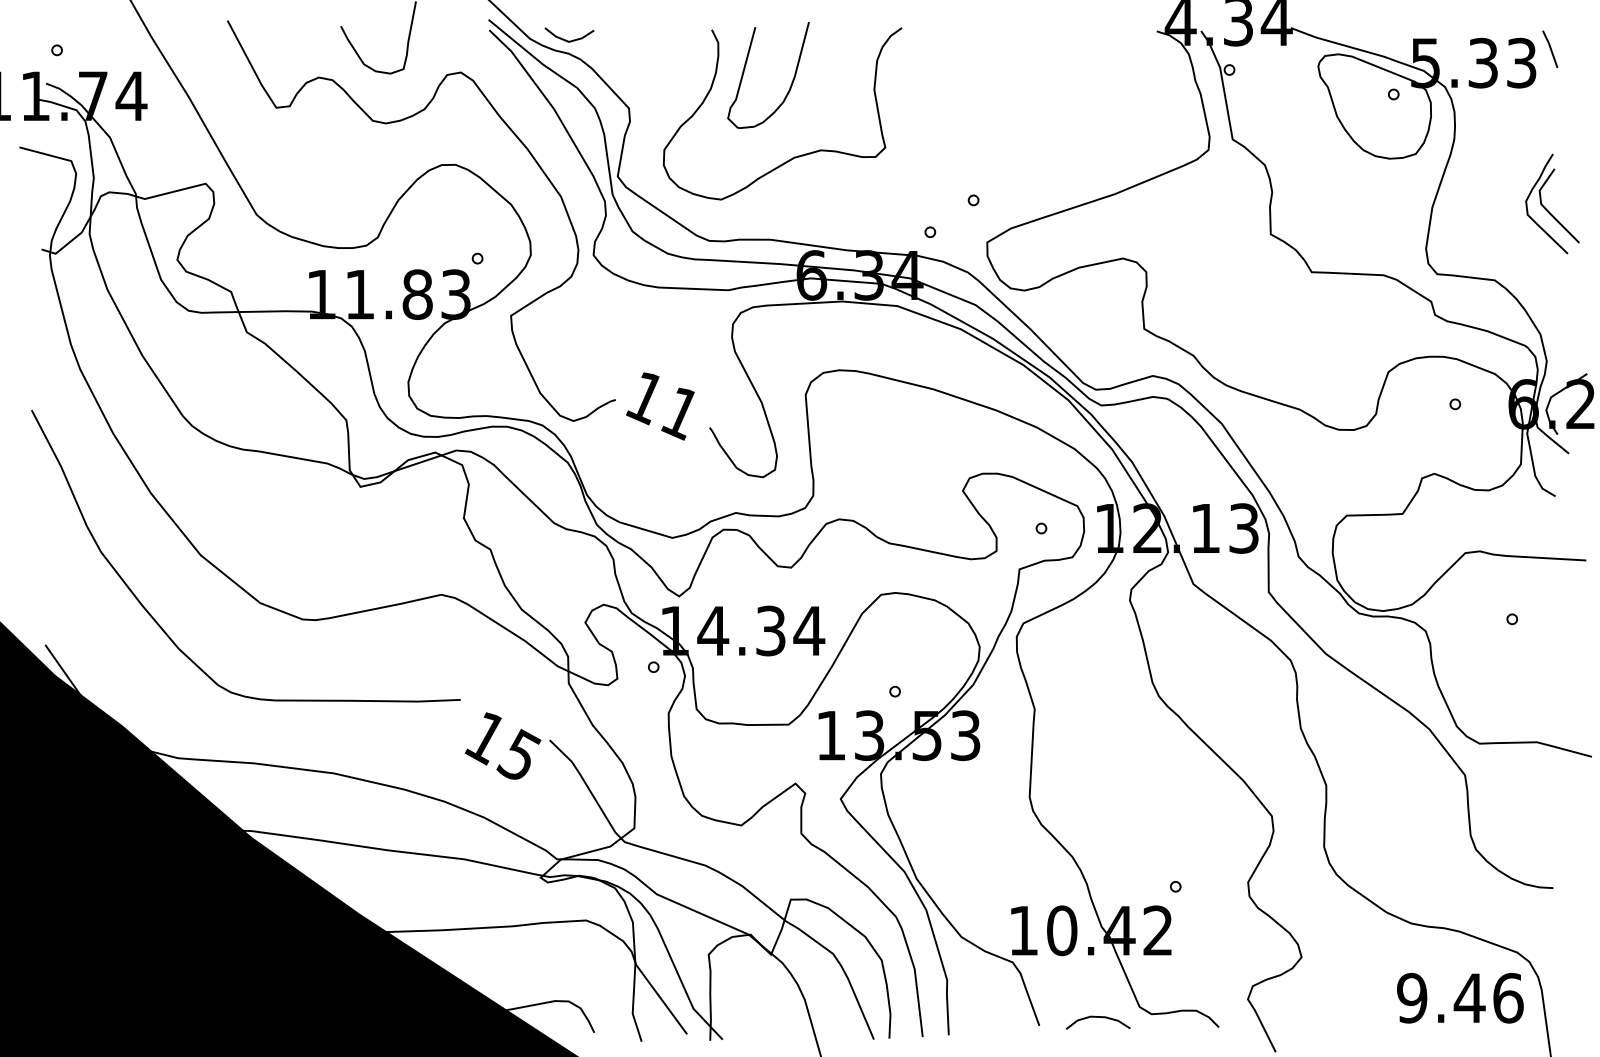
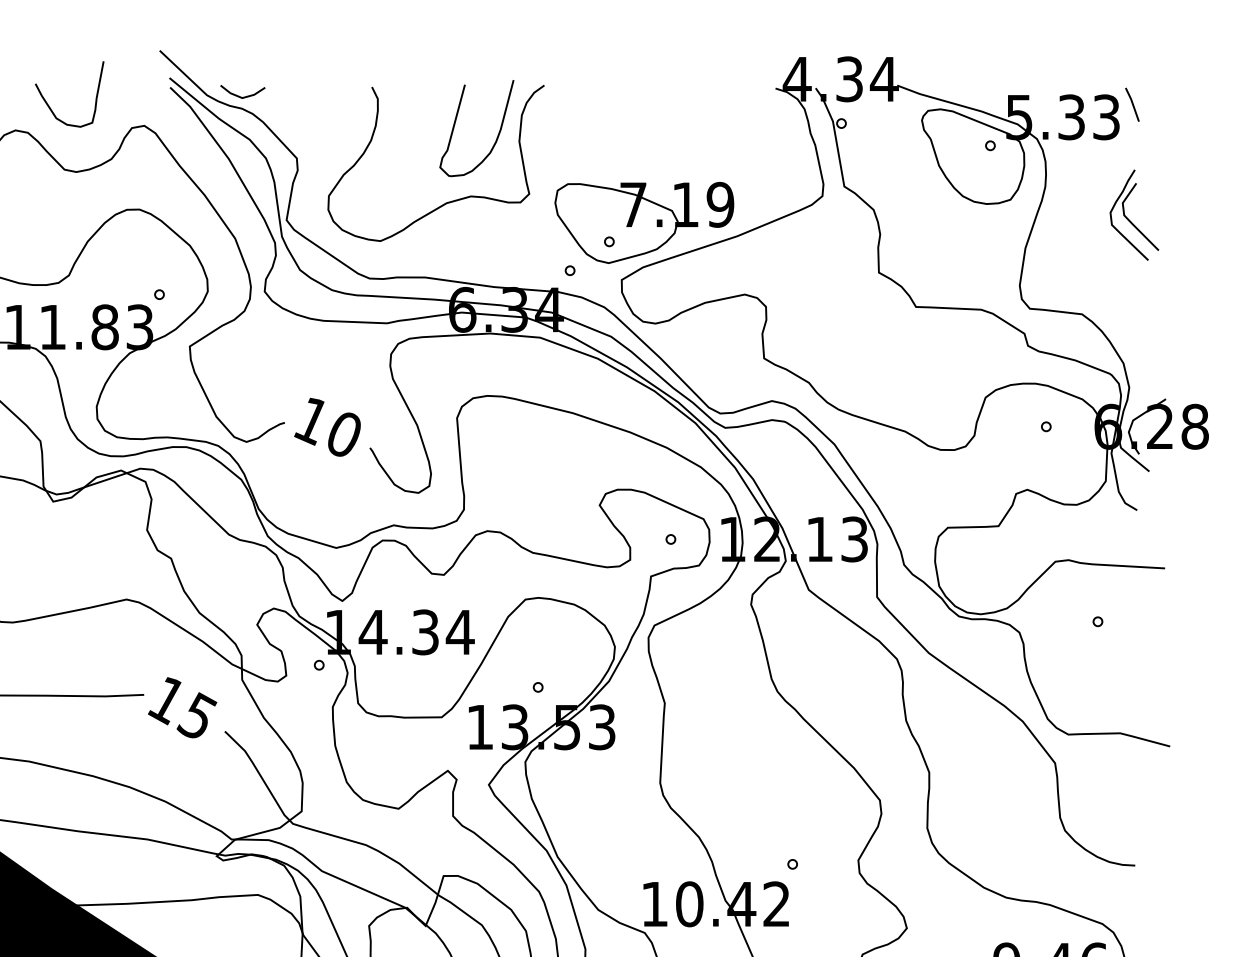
curve: (745, 68) -> (455, 122), moved
part: (1012, 179) -> (644, 222), added
part: (1546, 208) -> (1128, 219), moved
text: (680, 413) -> (343, 435), 11 -> 10
text: (502, 745) -> (182, 707), moved

